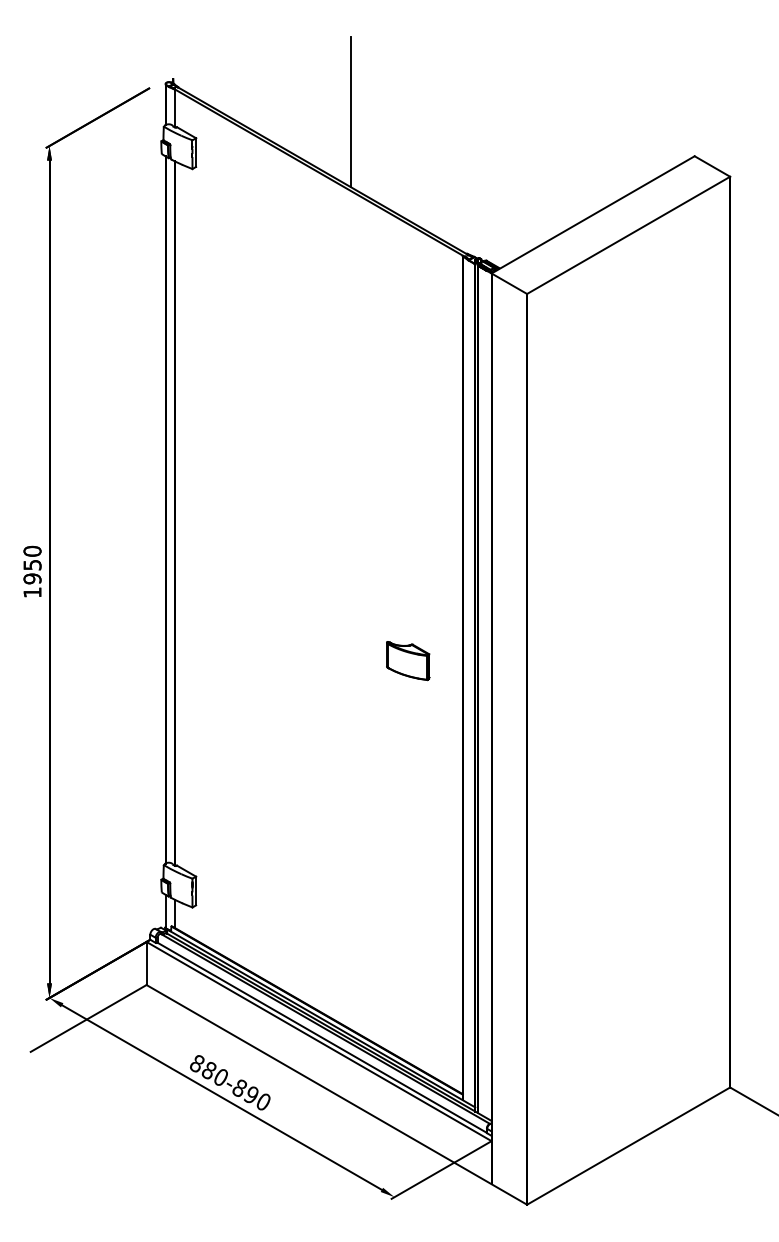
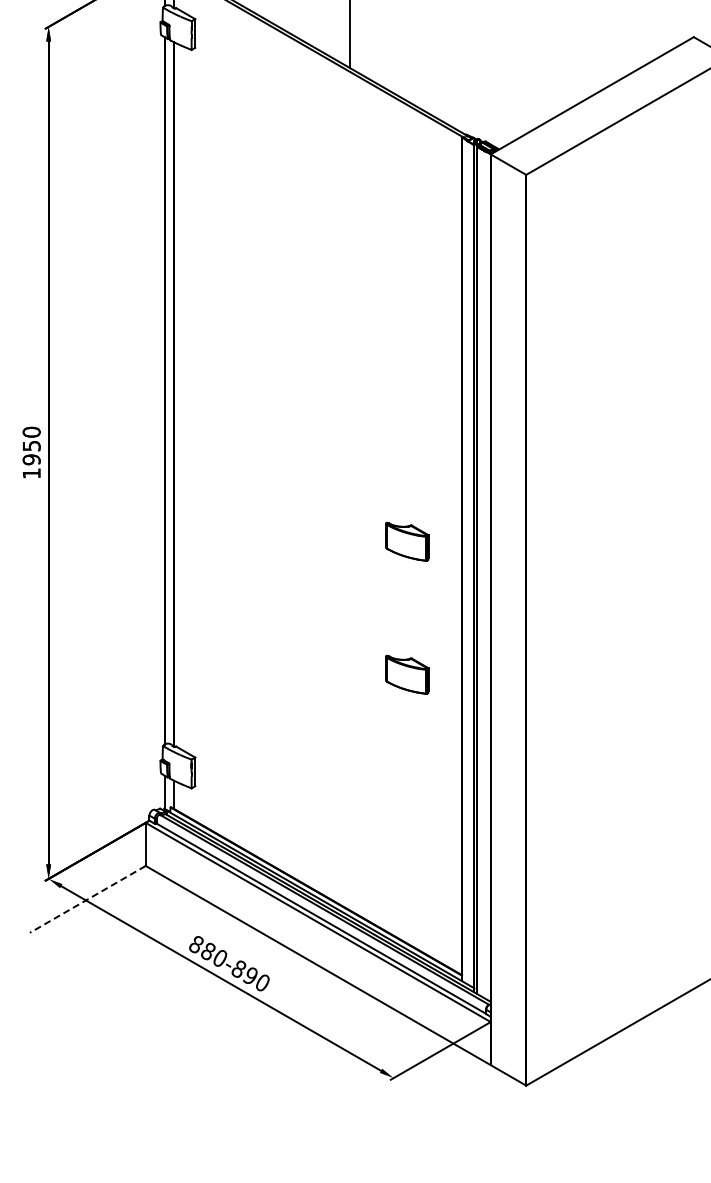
part: (408, 794) -> (407, 675), added
line: (88, 1018) -> (87, 899), solid -> dashed

